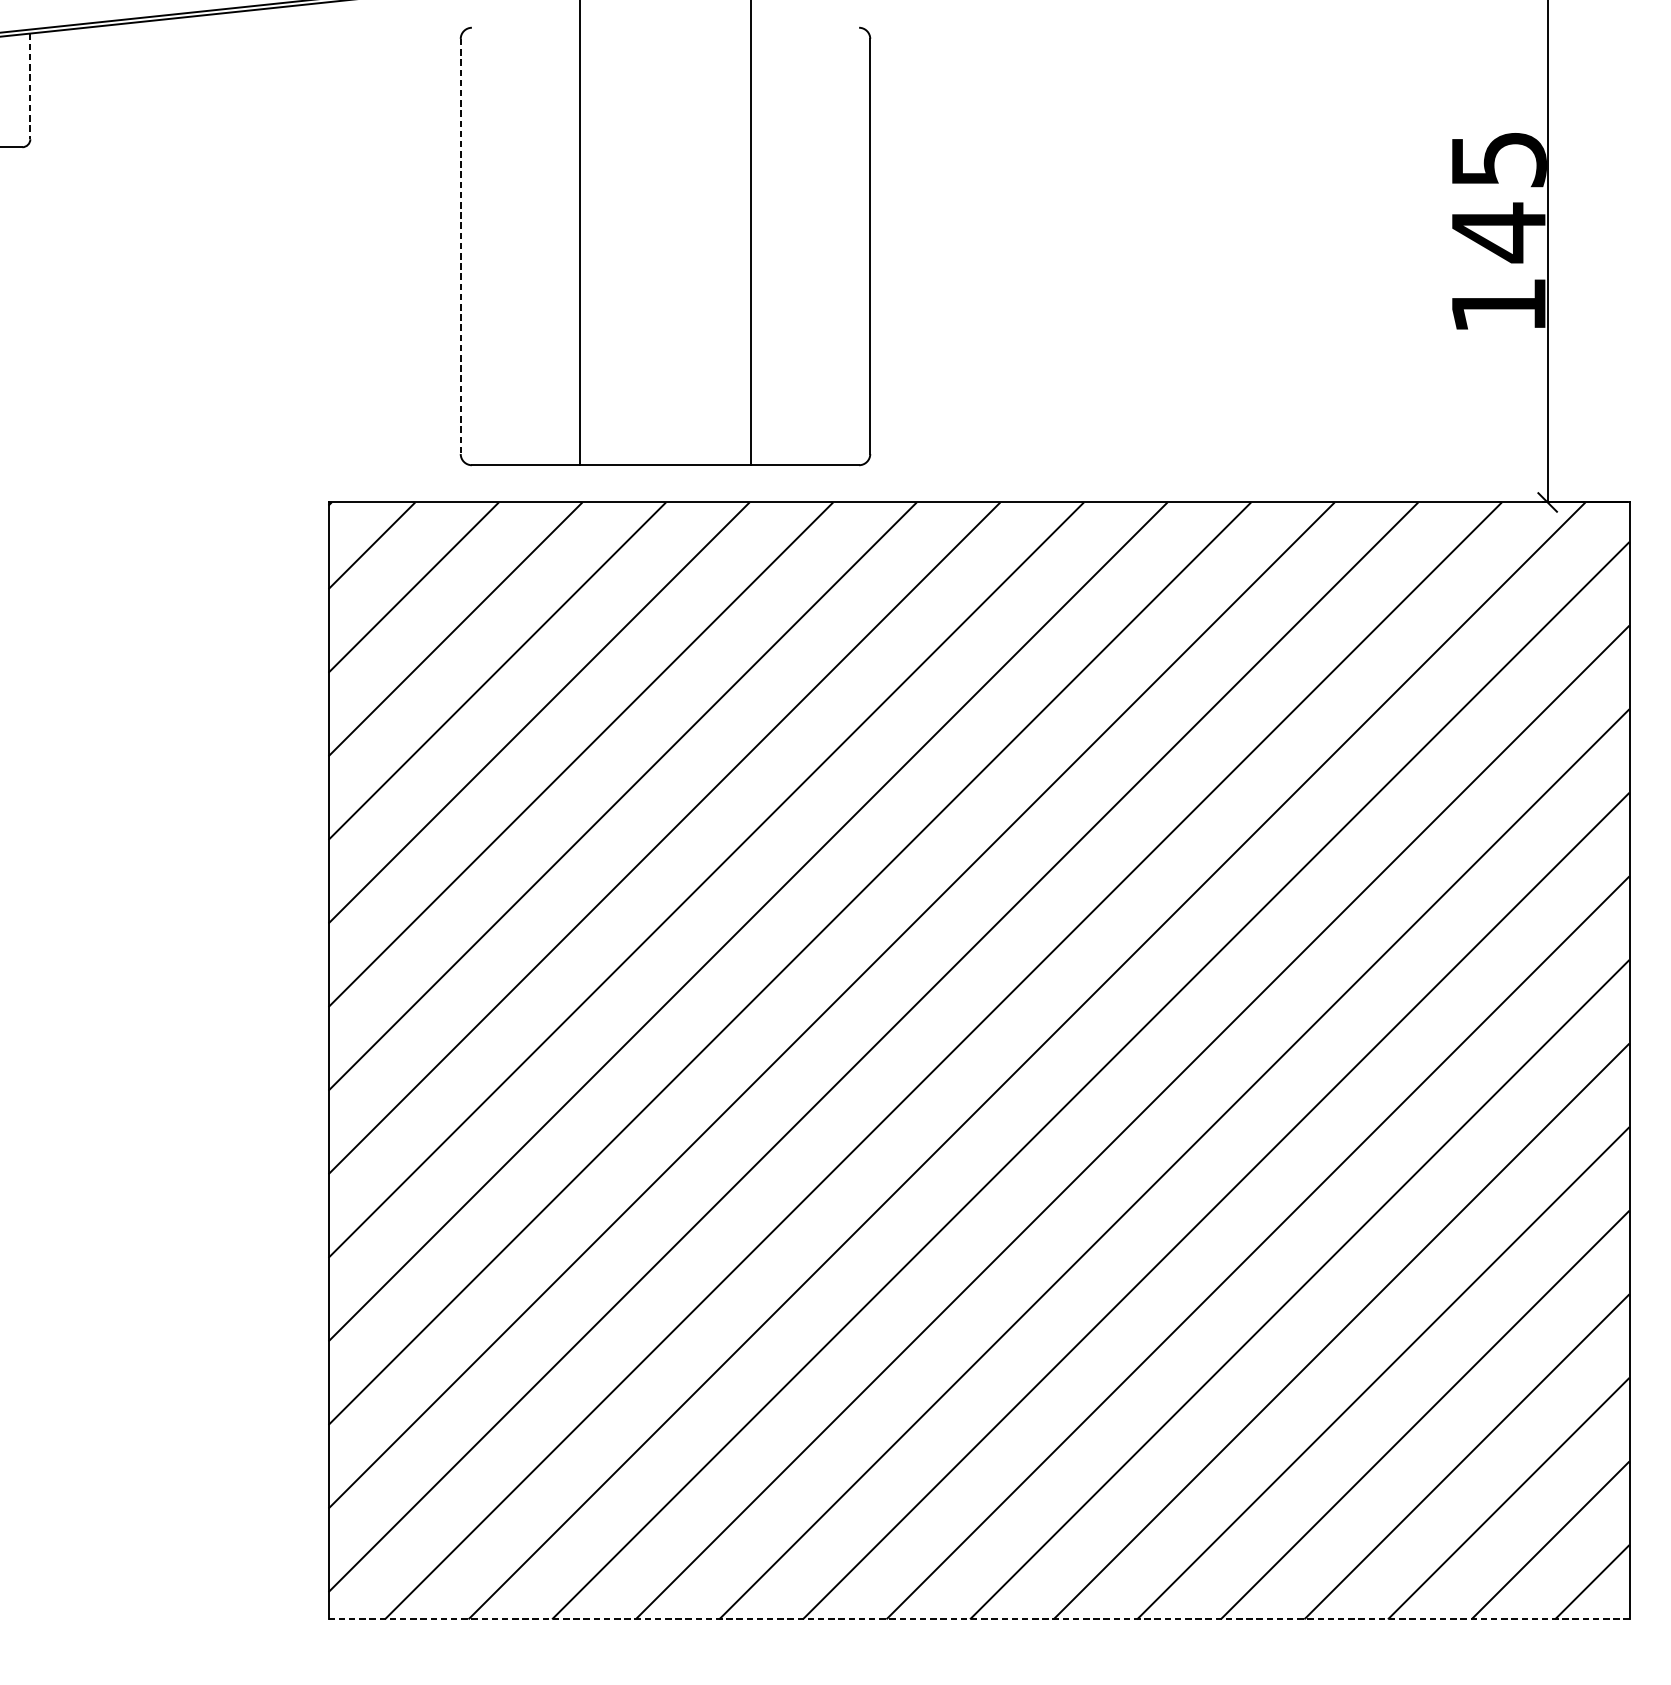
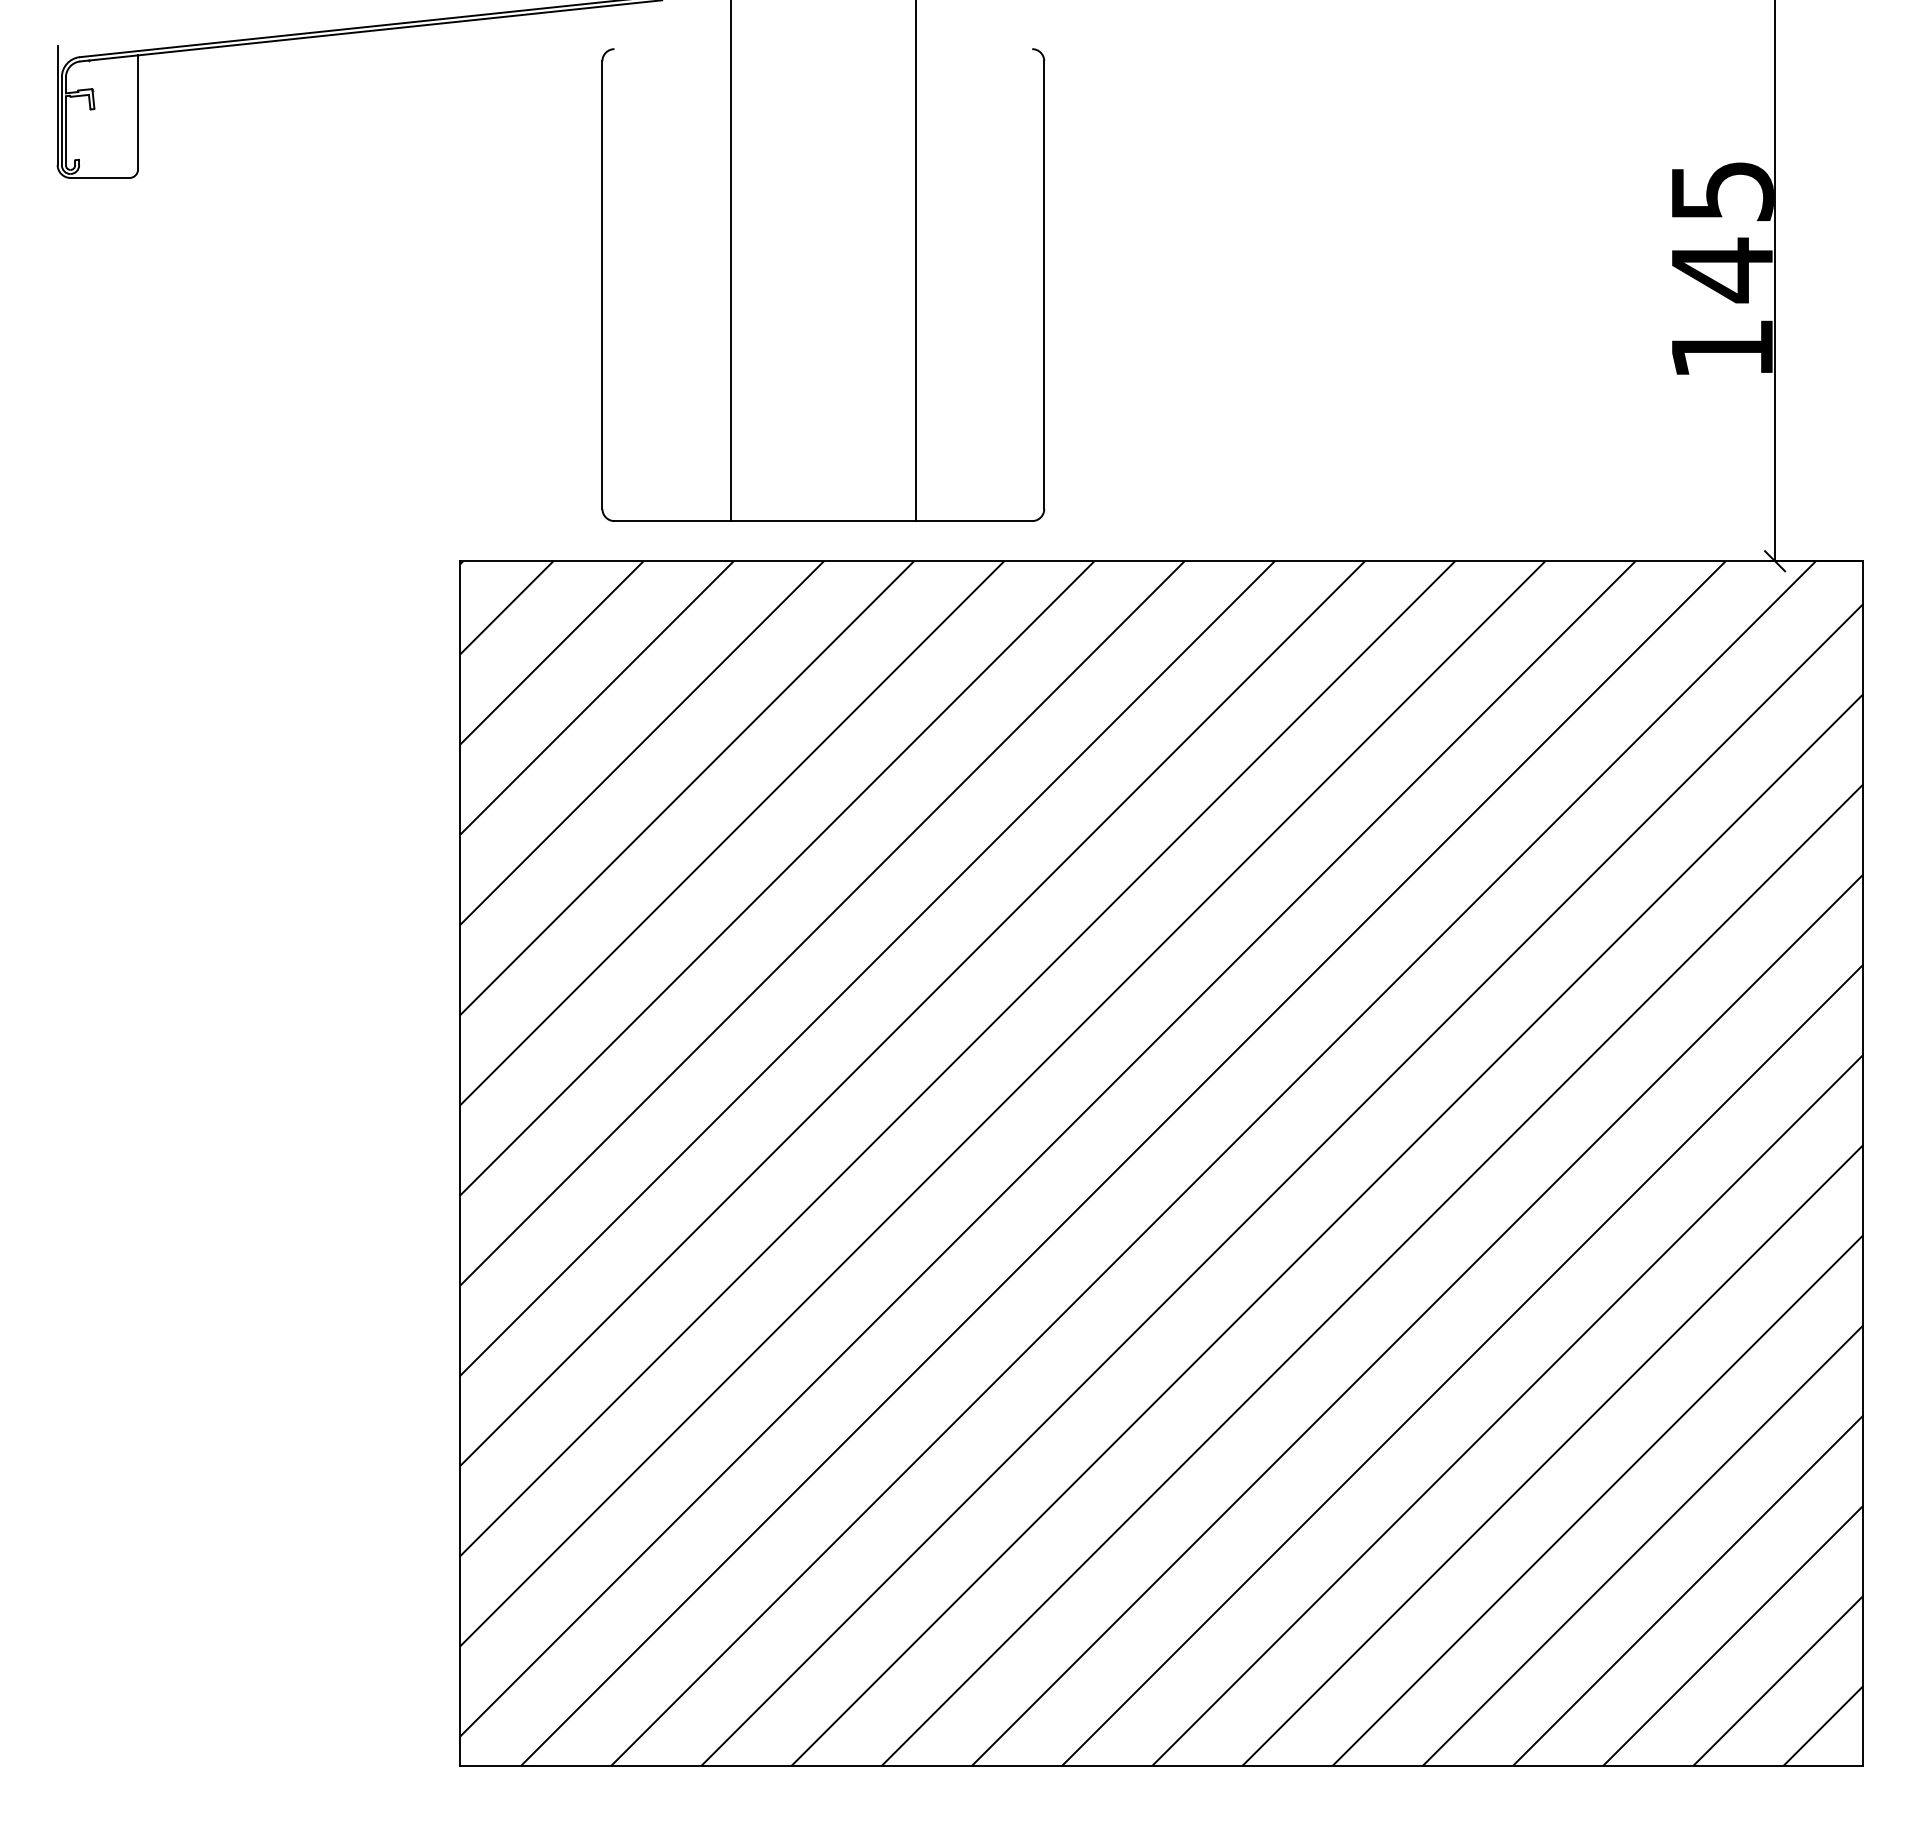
line: (30, 86) -> (138, 112), dashed -> solid
line: (460, 246) -> (602, 285), dashed -> solid
line: (978, 1619) -> (1161, 1766), dashed -> solid

